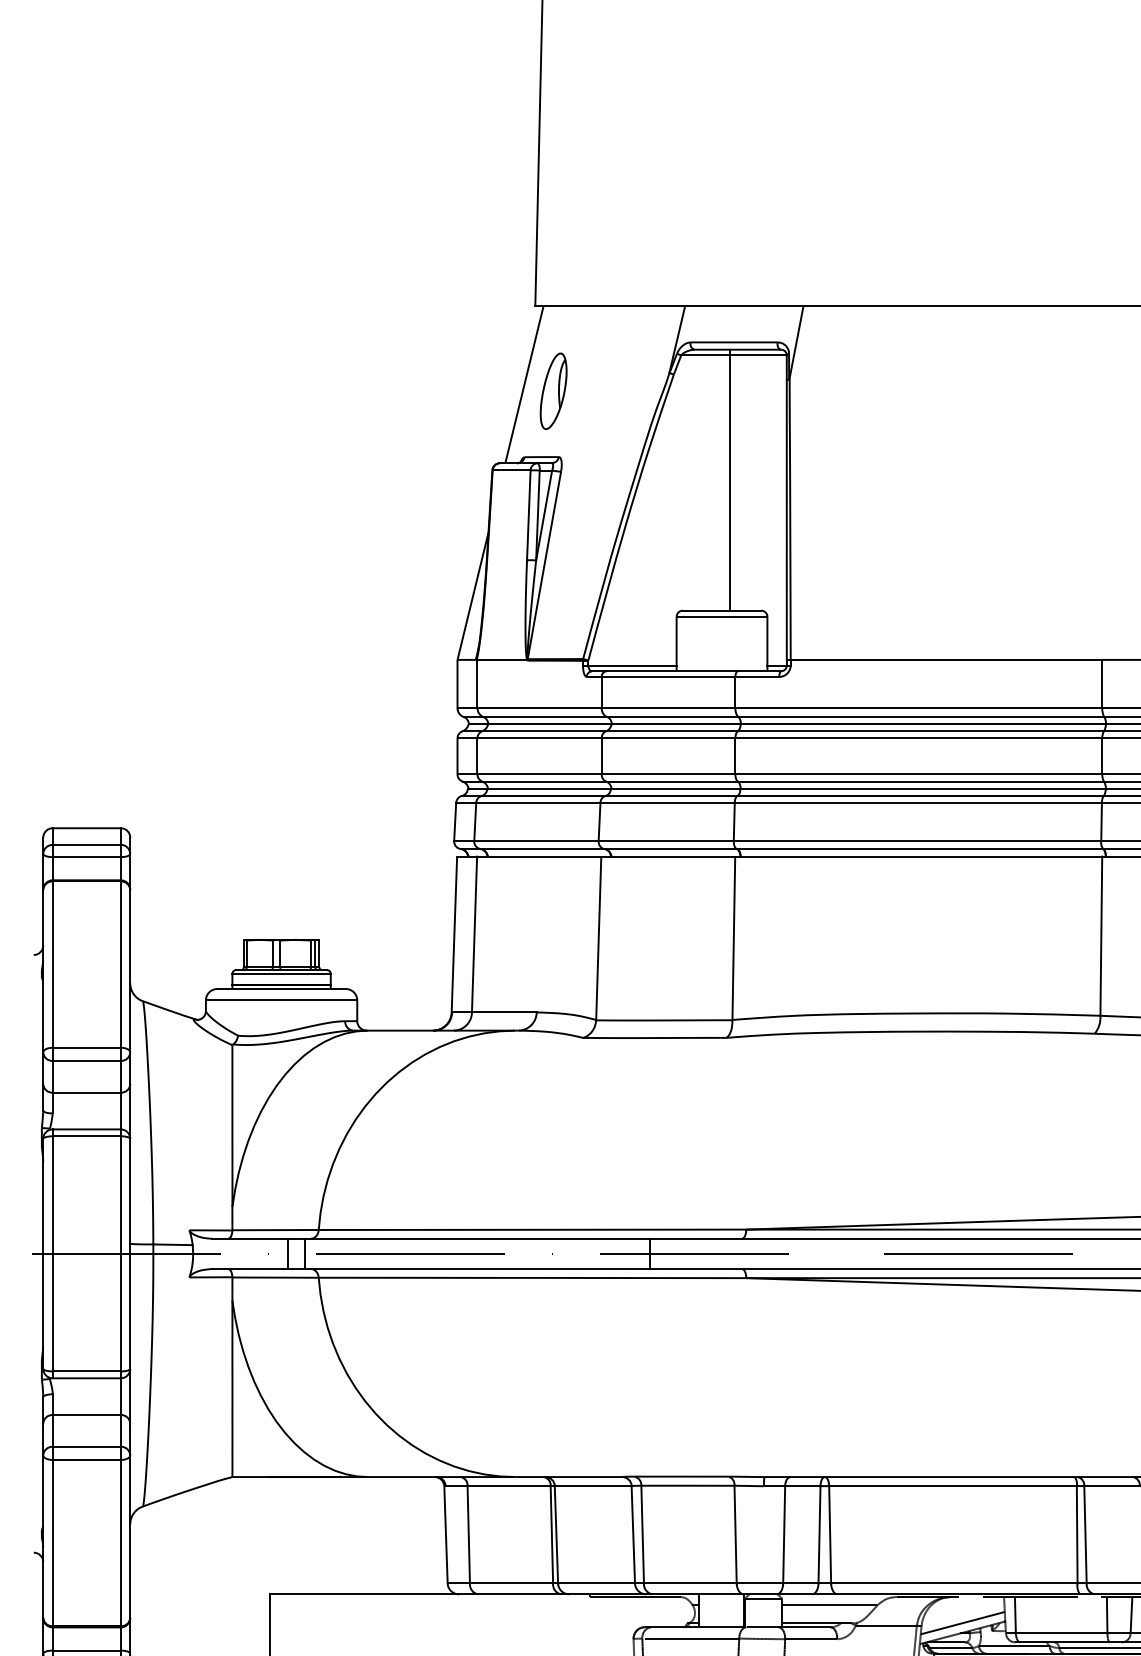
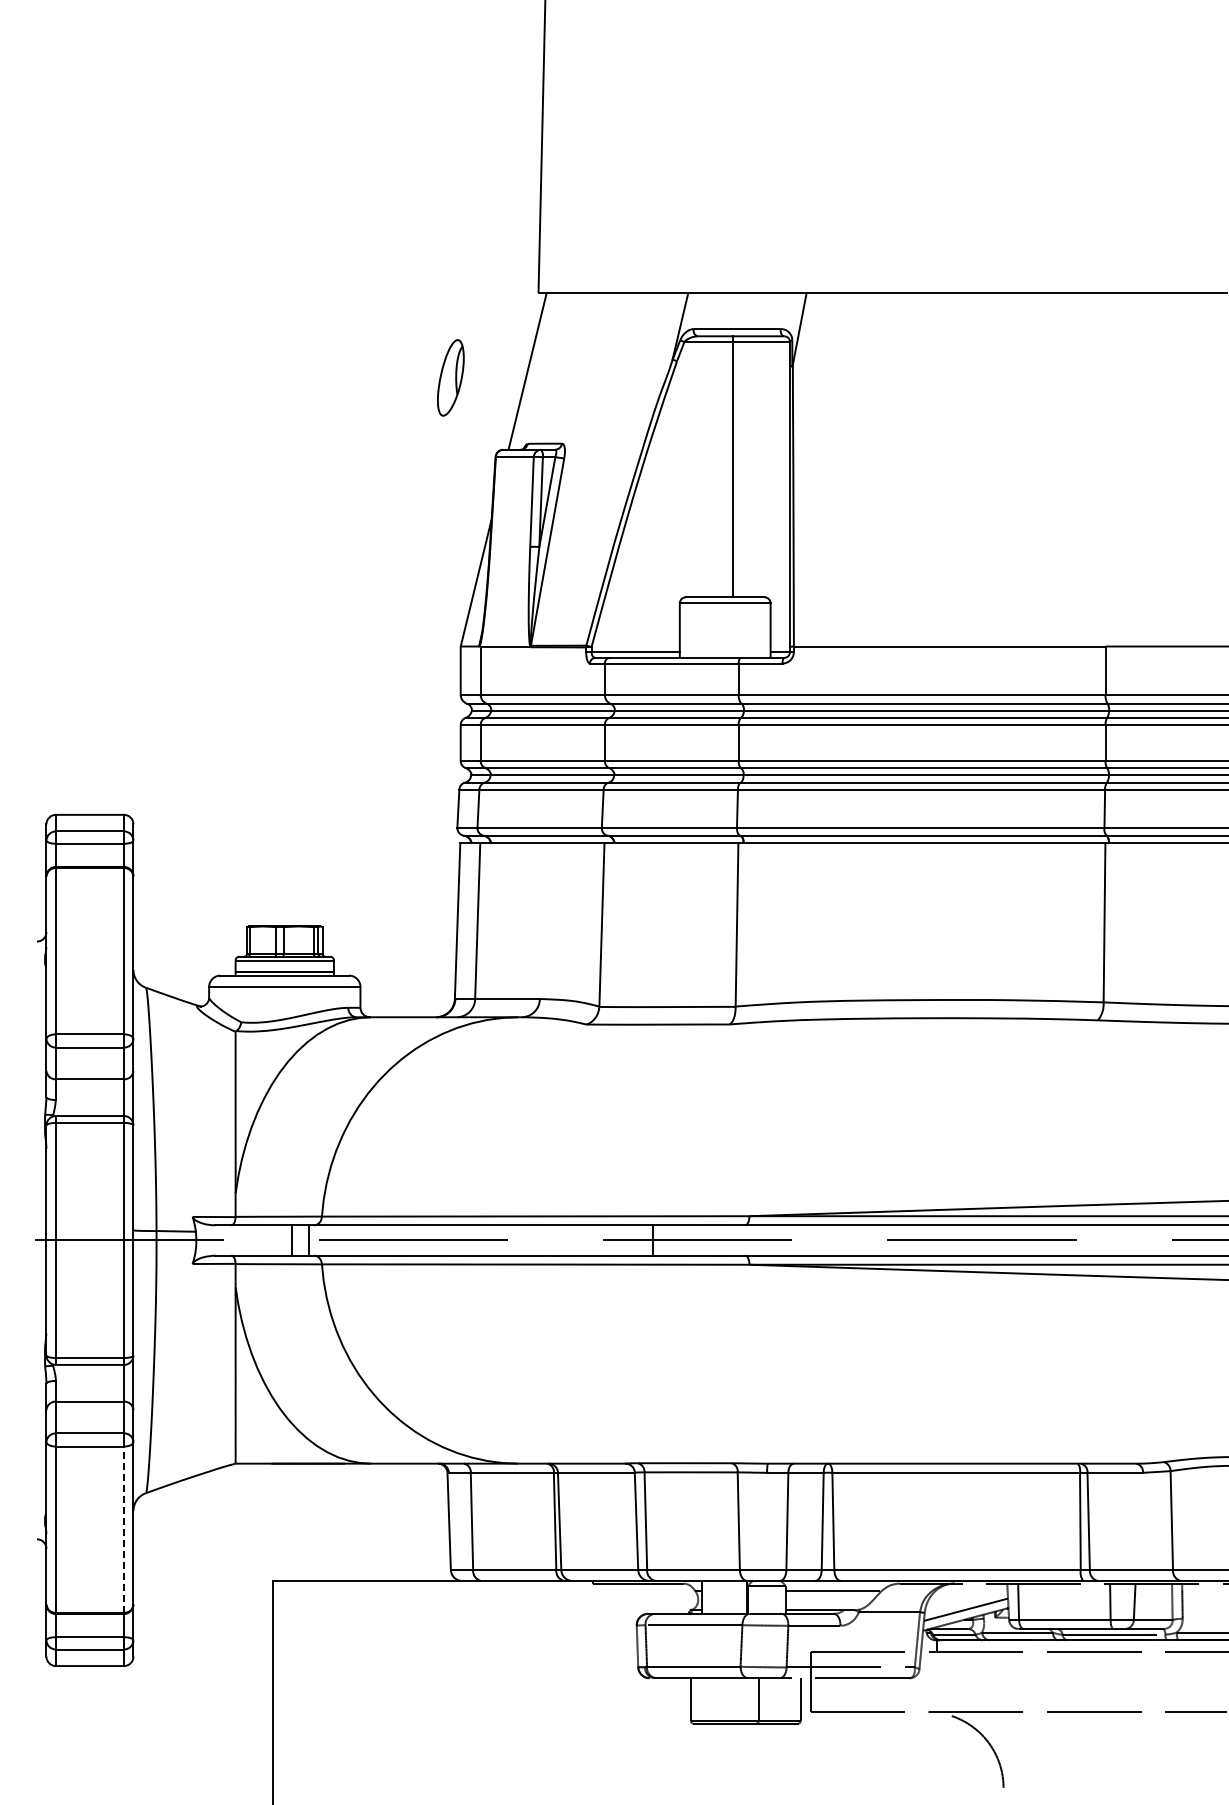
part: (553, 390) -> (450, 377), moved
line: (121, 1542) -> (124, 1529), solid -> dashed

